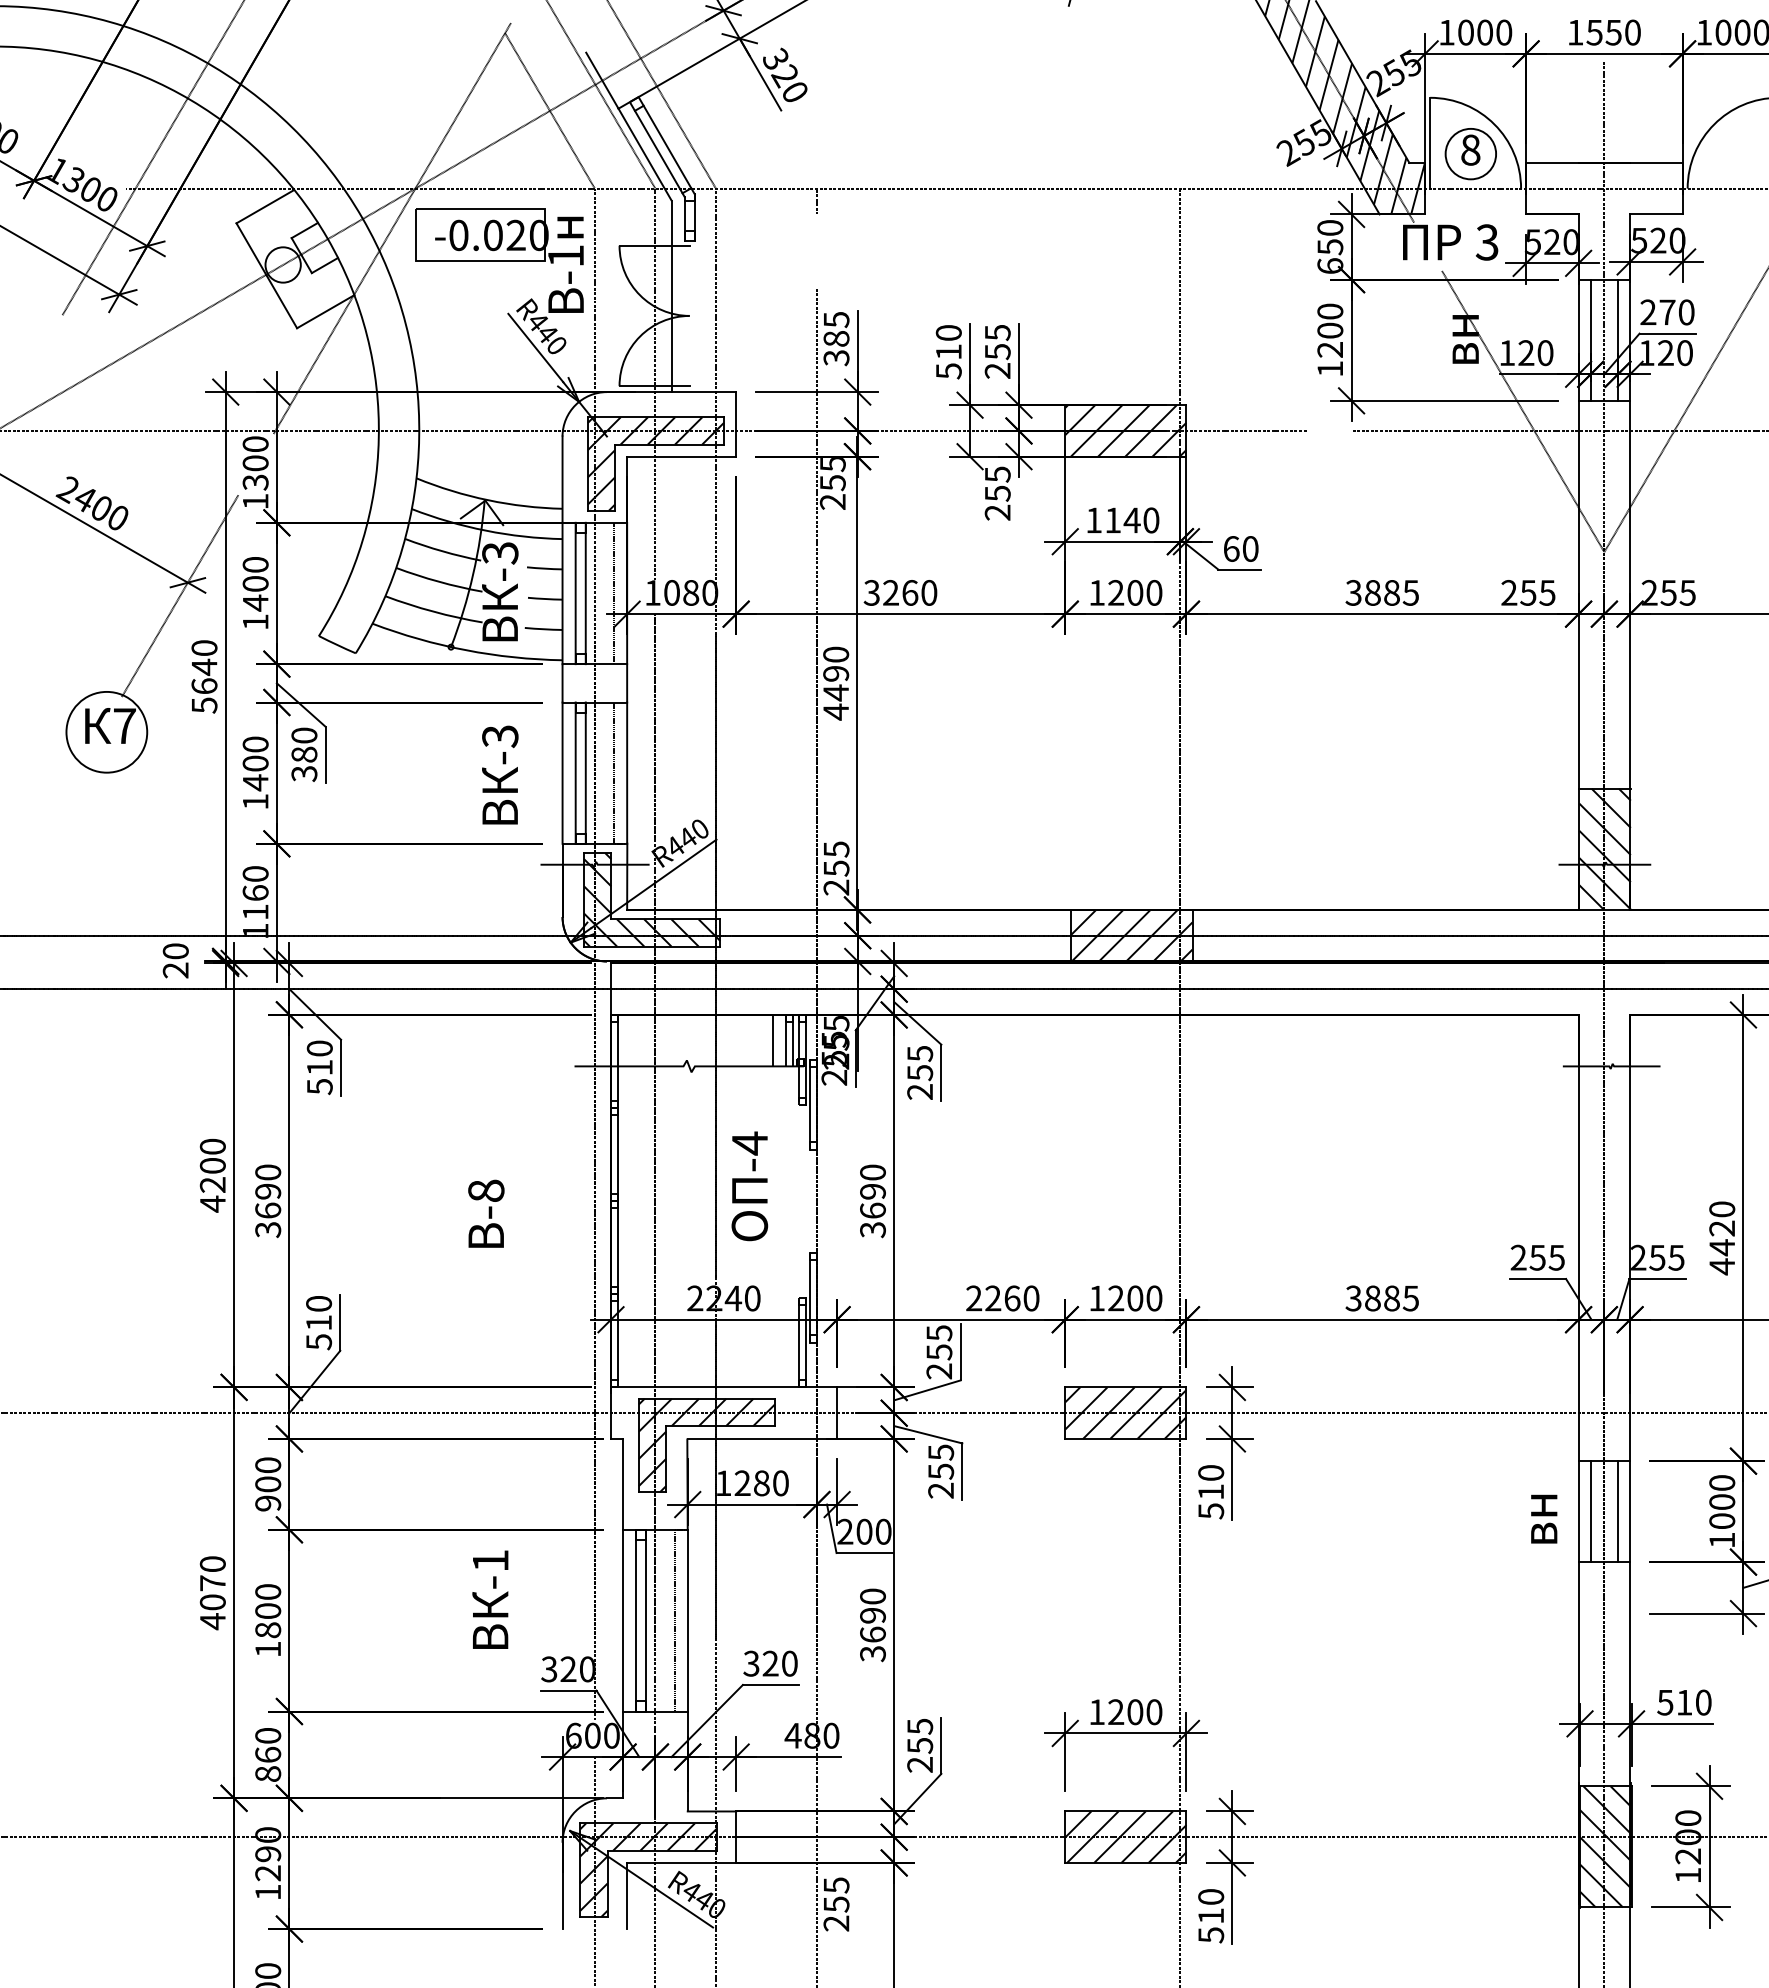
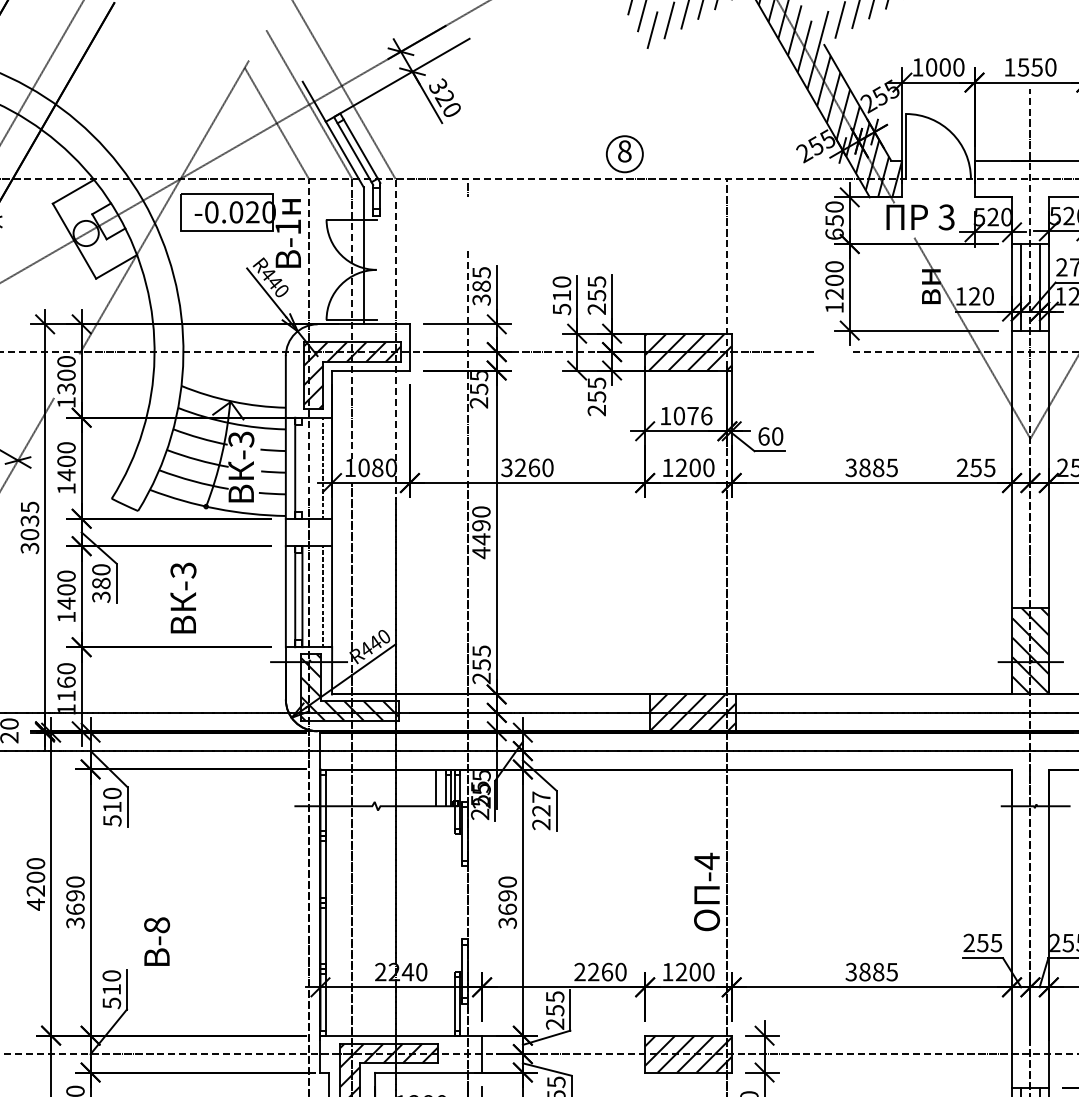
part: (1470, 154) -> (624, 154), moved
text: (1132, 520) -> (693, 416), 1140 -> 1076
line: (585, 593) -> (302, 468), removed
text: (204, 676) -> (29, 527), 5640 -> 3035
text: (500, 774) -> (183, 597), moved
text: (920, 1063) -> (541, 804), 255 -> 227
text: (749, 1186) -> (706, 892), moved
text: (486, 1213) -> (157, 941), moved

